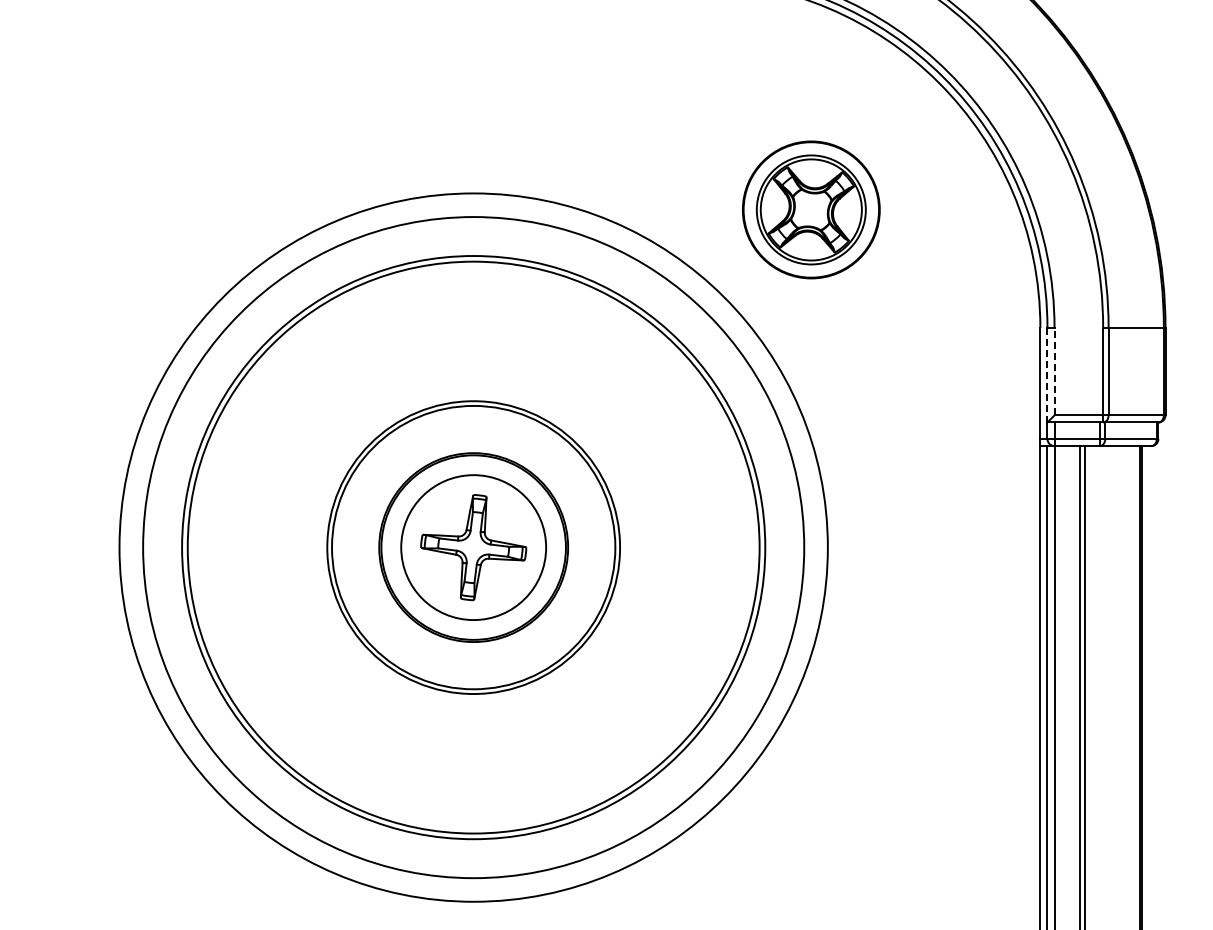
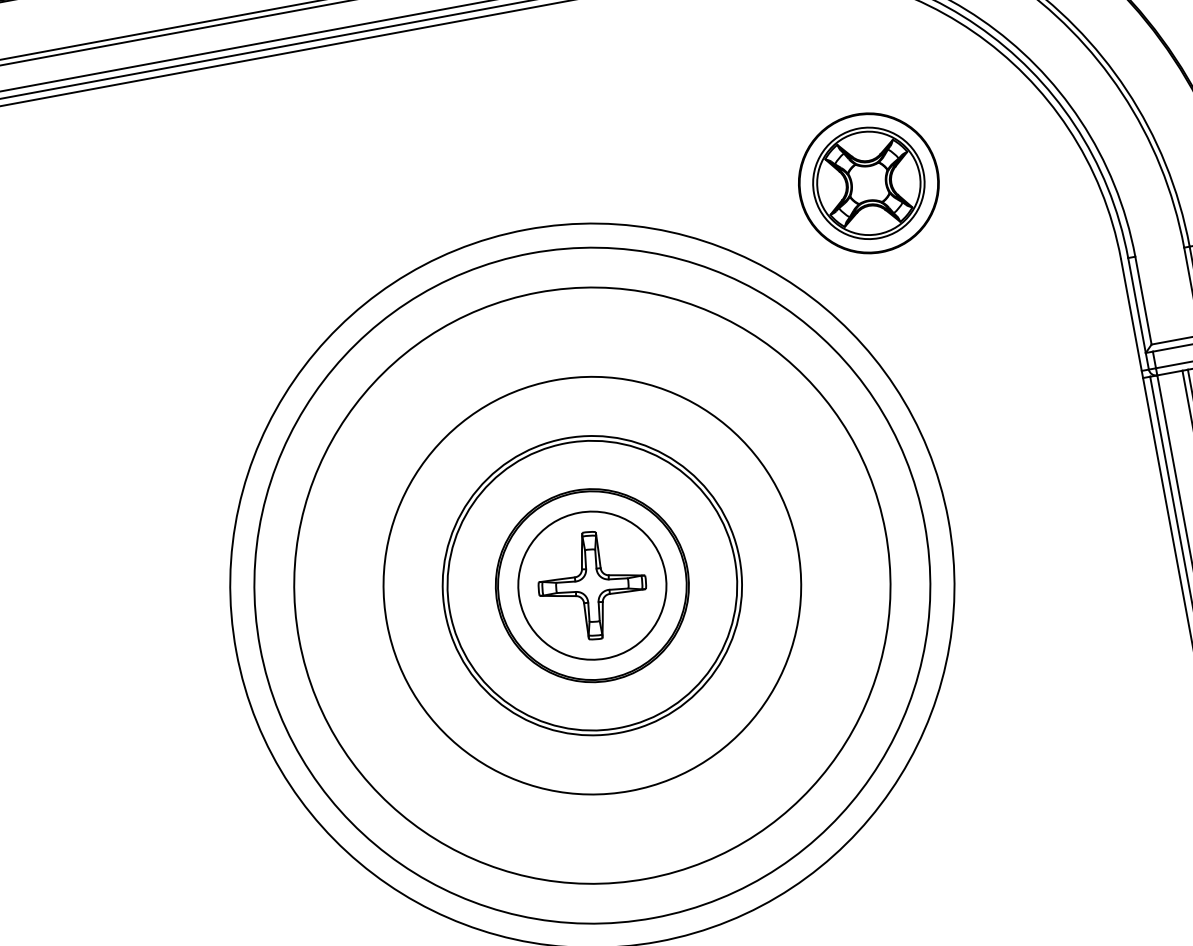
line: (1054, 371) -> (1143, 300), dashed -> solid
line: (1047, 375) -> (1137, 305), dashed -> solid
circle: (473, 547) -> (592, 585), size x0.71

